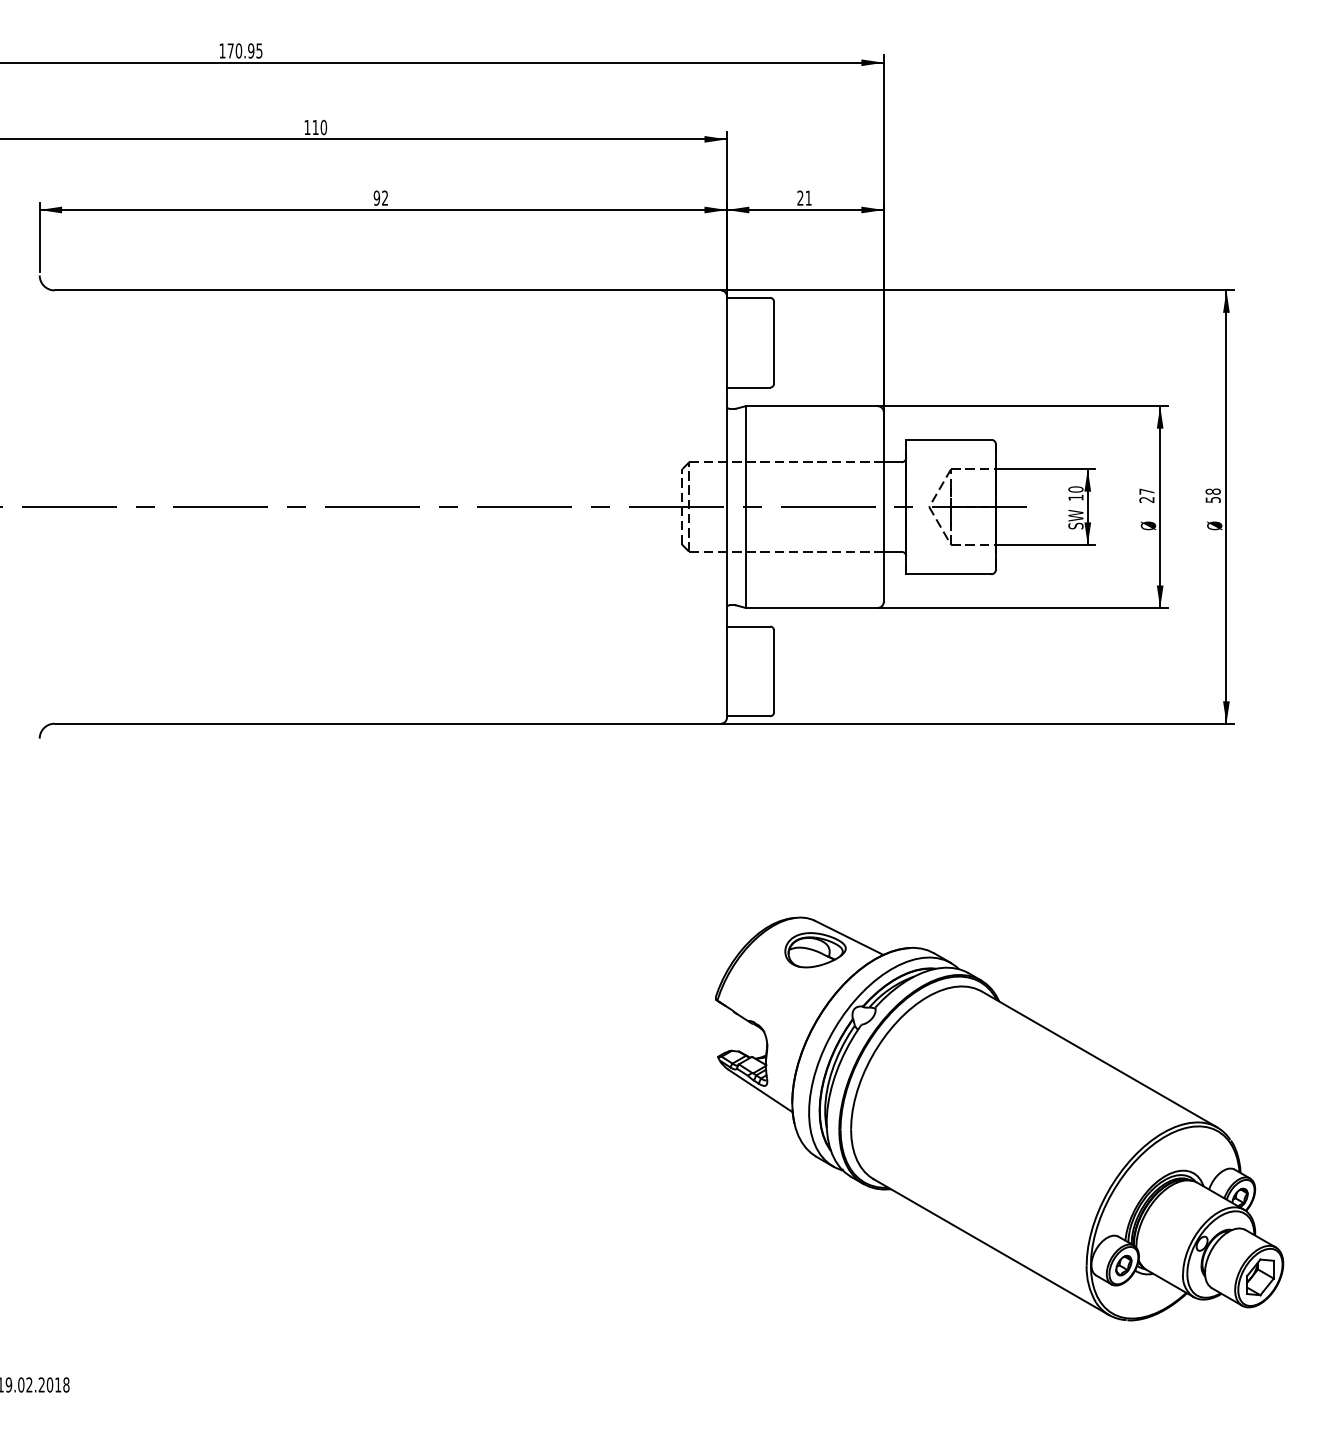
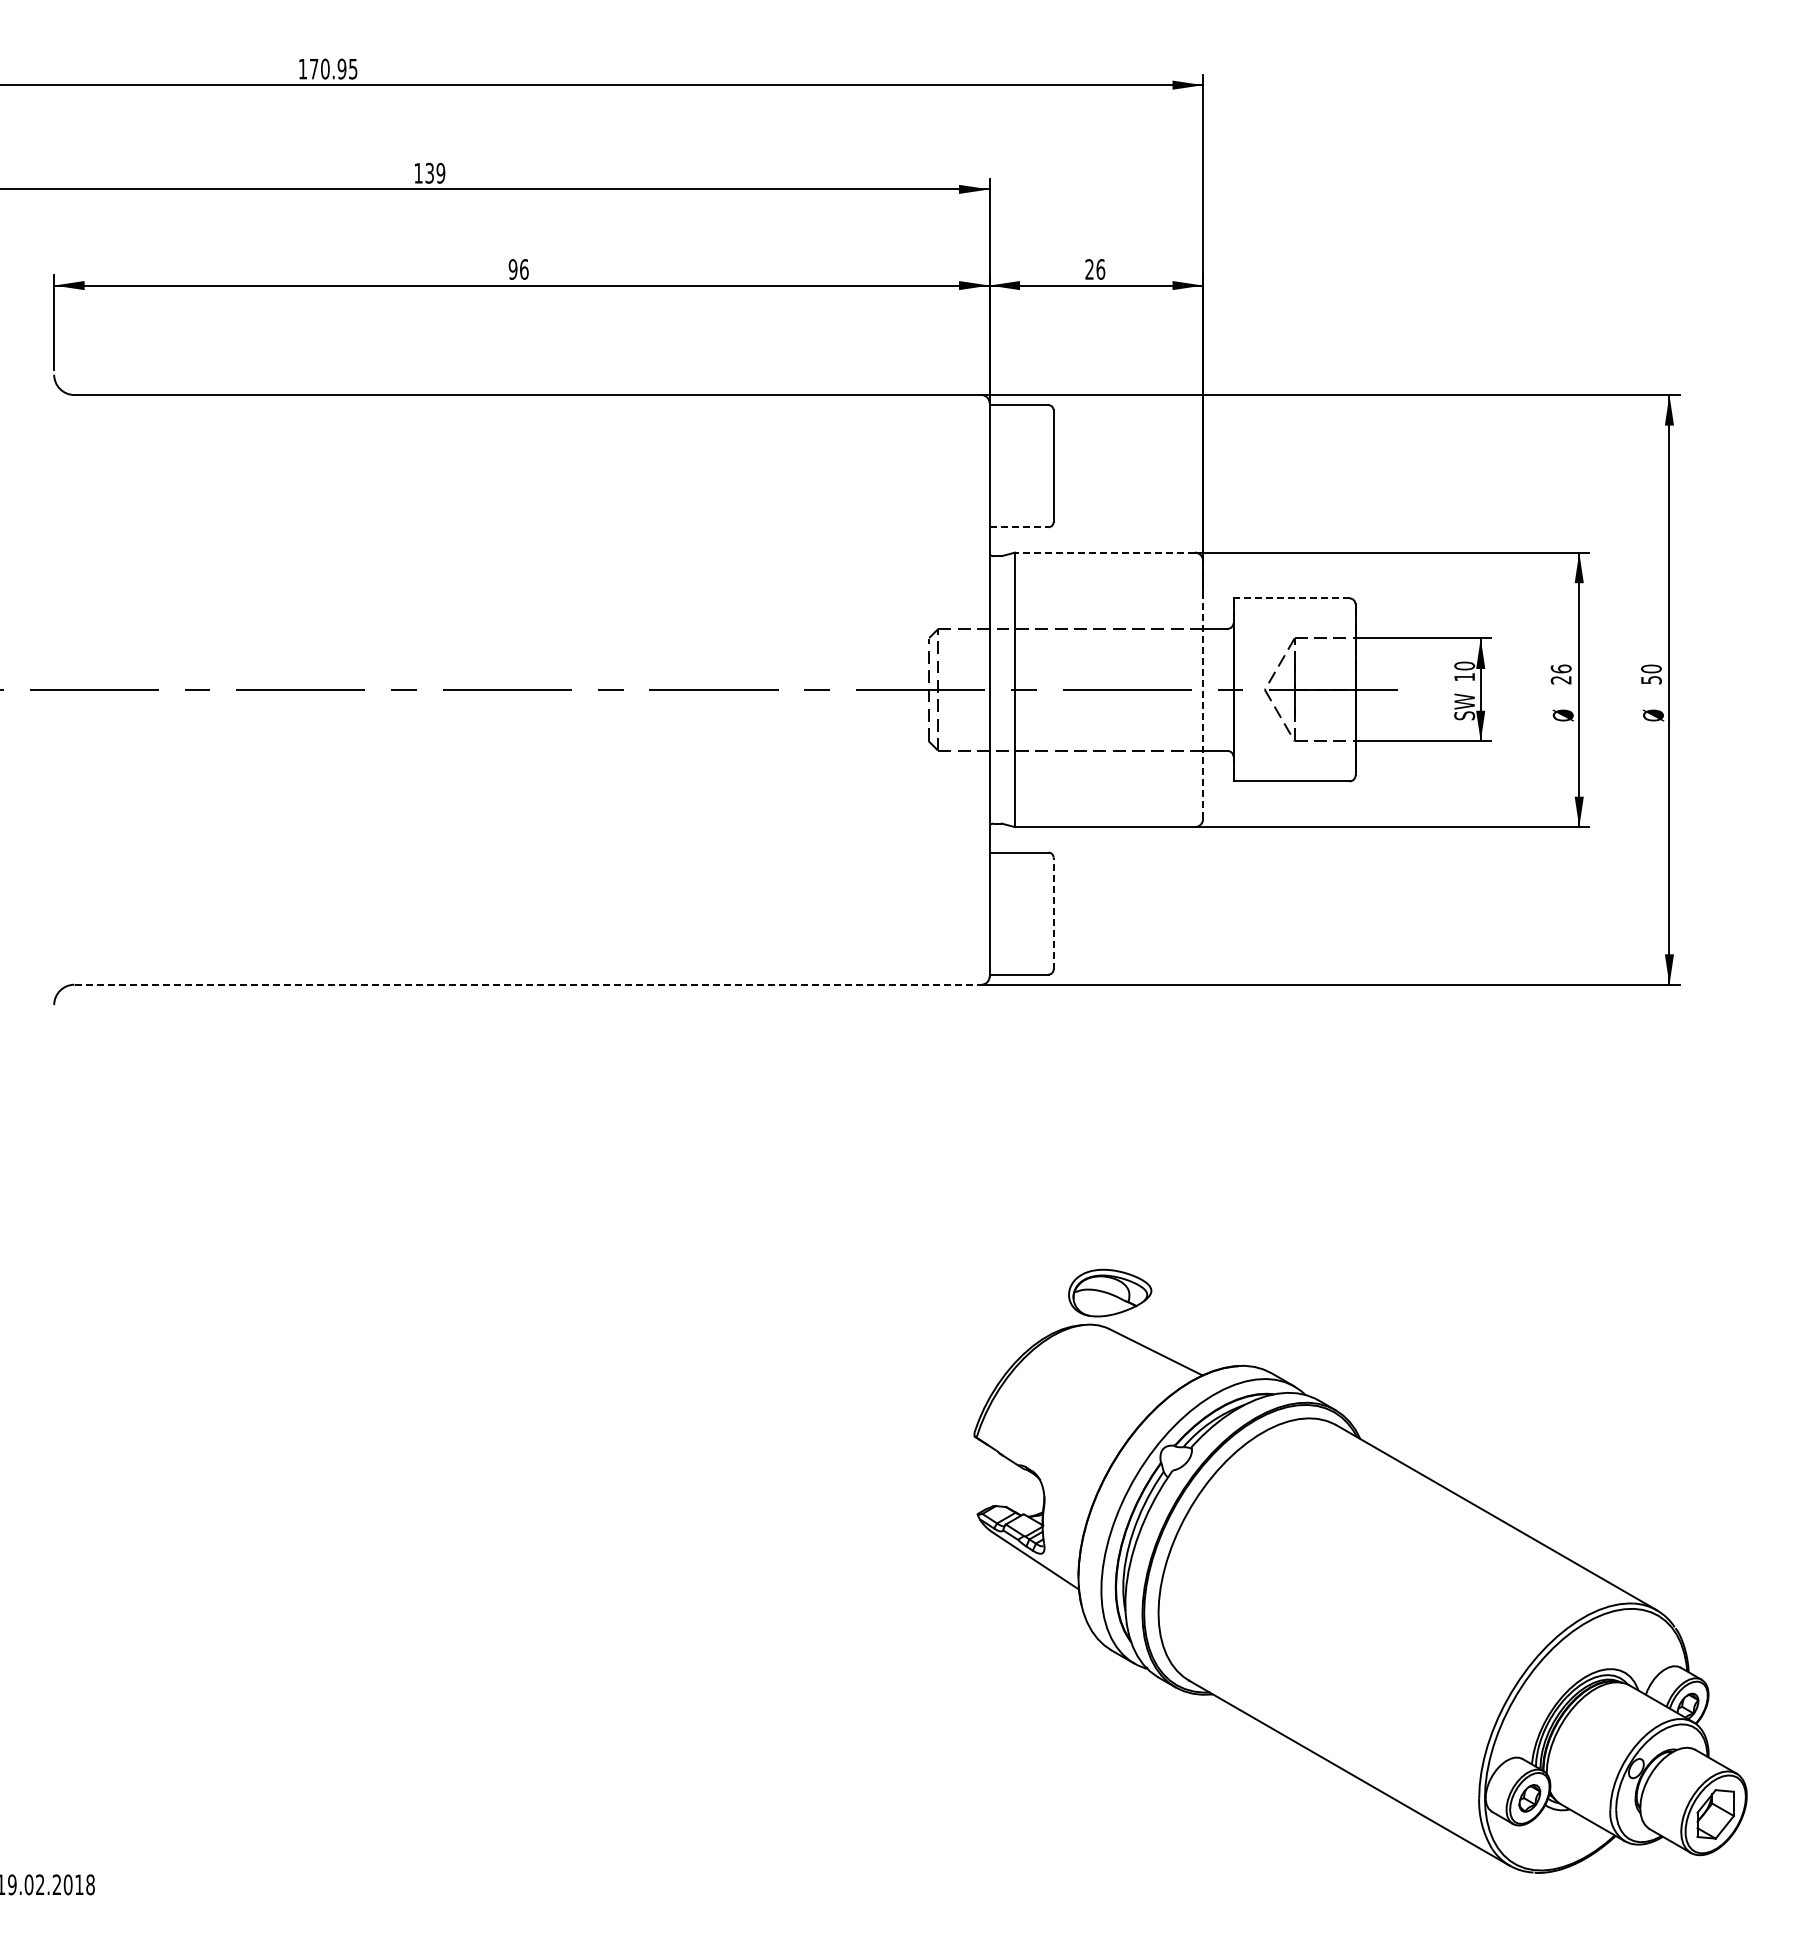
text: (319, 126) -> (435, 172), 110 -> 139
text: (385, 198) -> (524, 269), 92 -> 96
text: (808, 198) -> (1100, 269), 21 -> 26
line: (748, 387) -> (1019, 527), solid -> dashed
line: (811, 406) -> (1104, 552), solid -> dashed
line: (948, 439) -> (1291, 598), solid -> dashed
text: (1146, 491) -> (1560, 668), 27 -> 26
text: (1213, 491) -> (1651, 668), 58 -> 50
line: (884, 506) -> (1203, 689), solid -> dashed
line: (773, 671) -> (1053, 913), solid -> dashed
line: (388, 723) -> (528, 984), solid -> dashed
part: (999, 1118) -> (1360, 1598), moved

